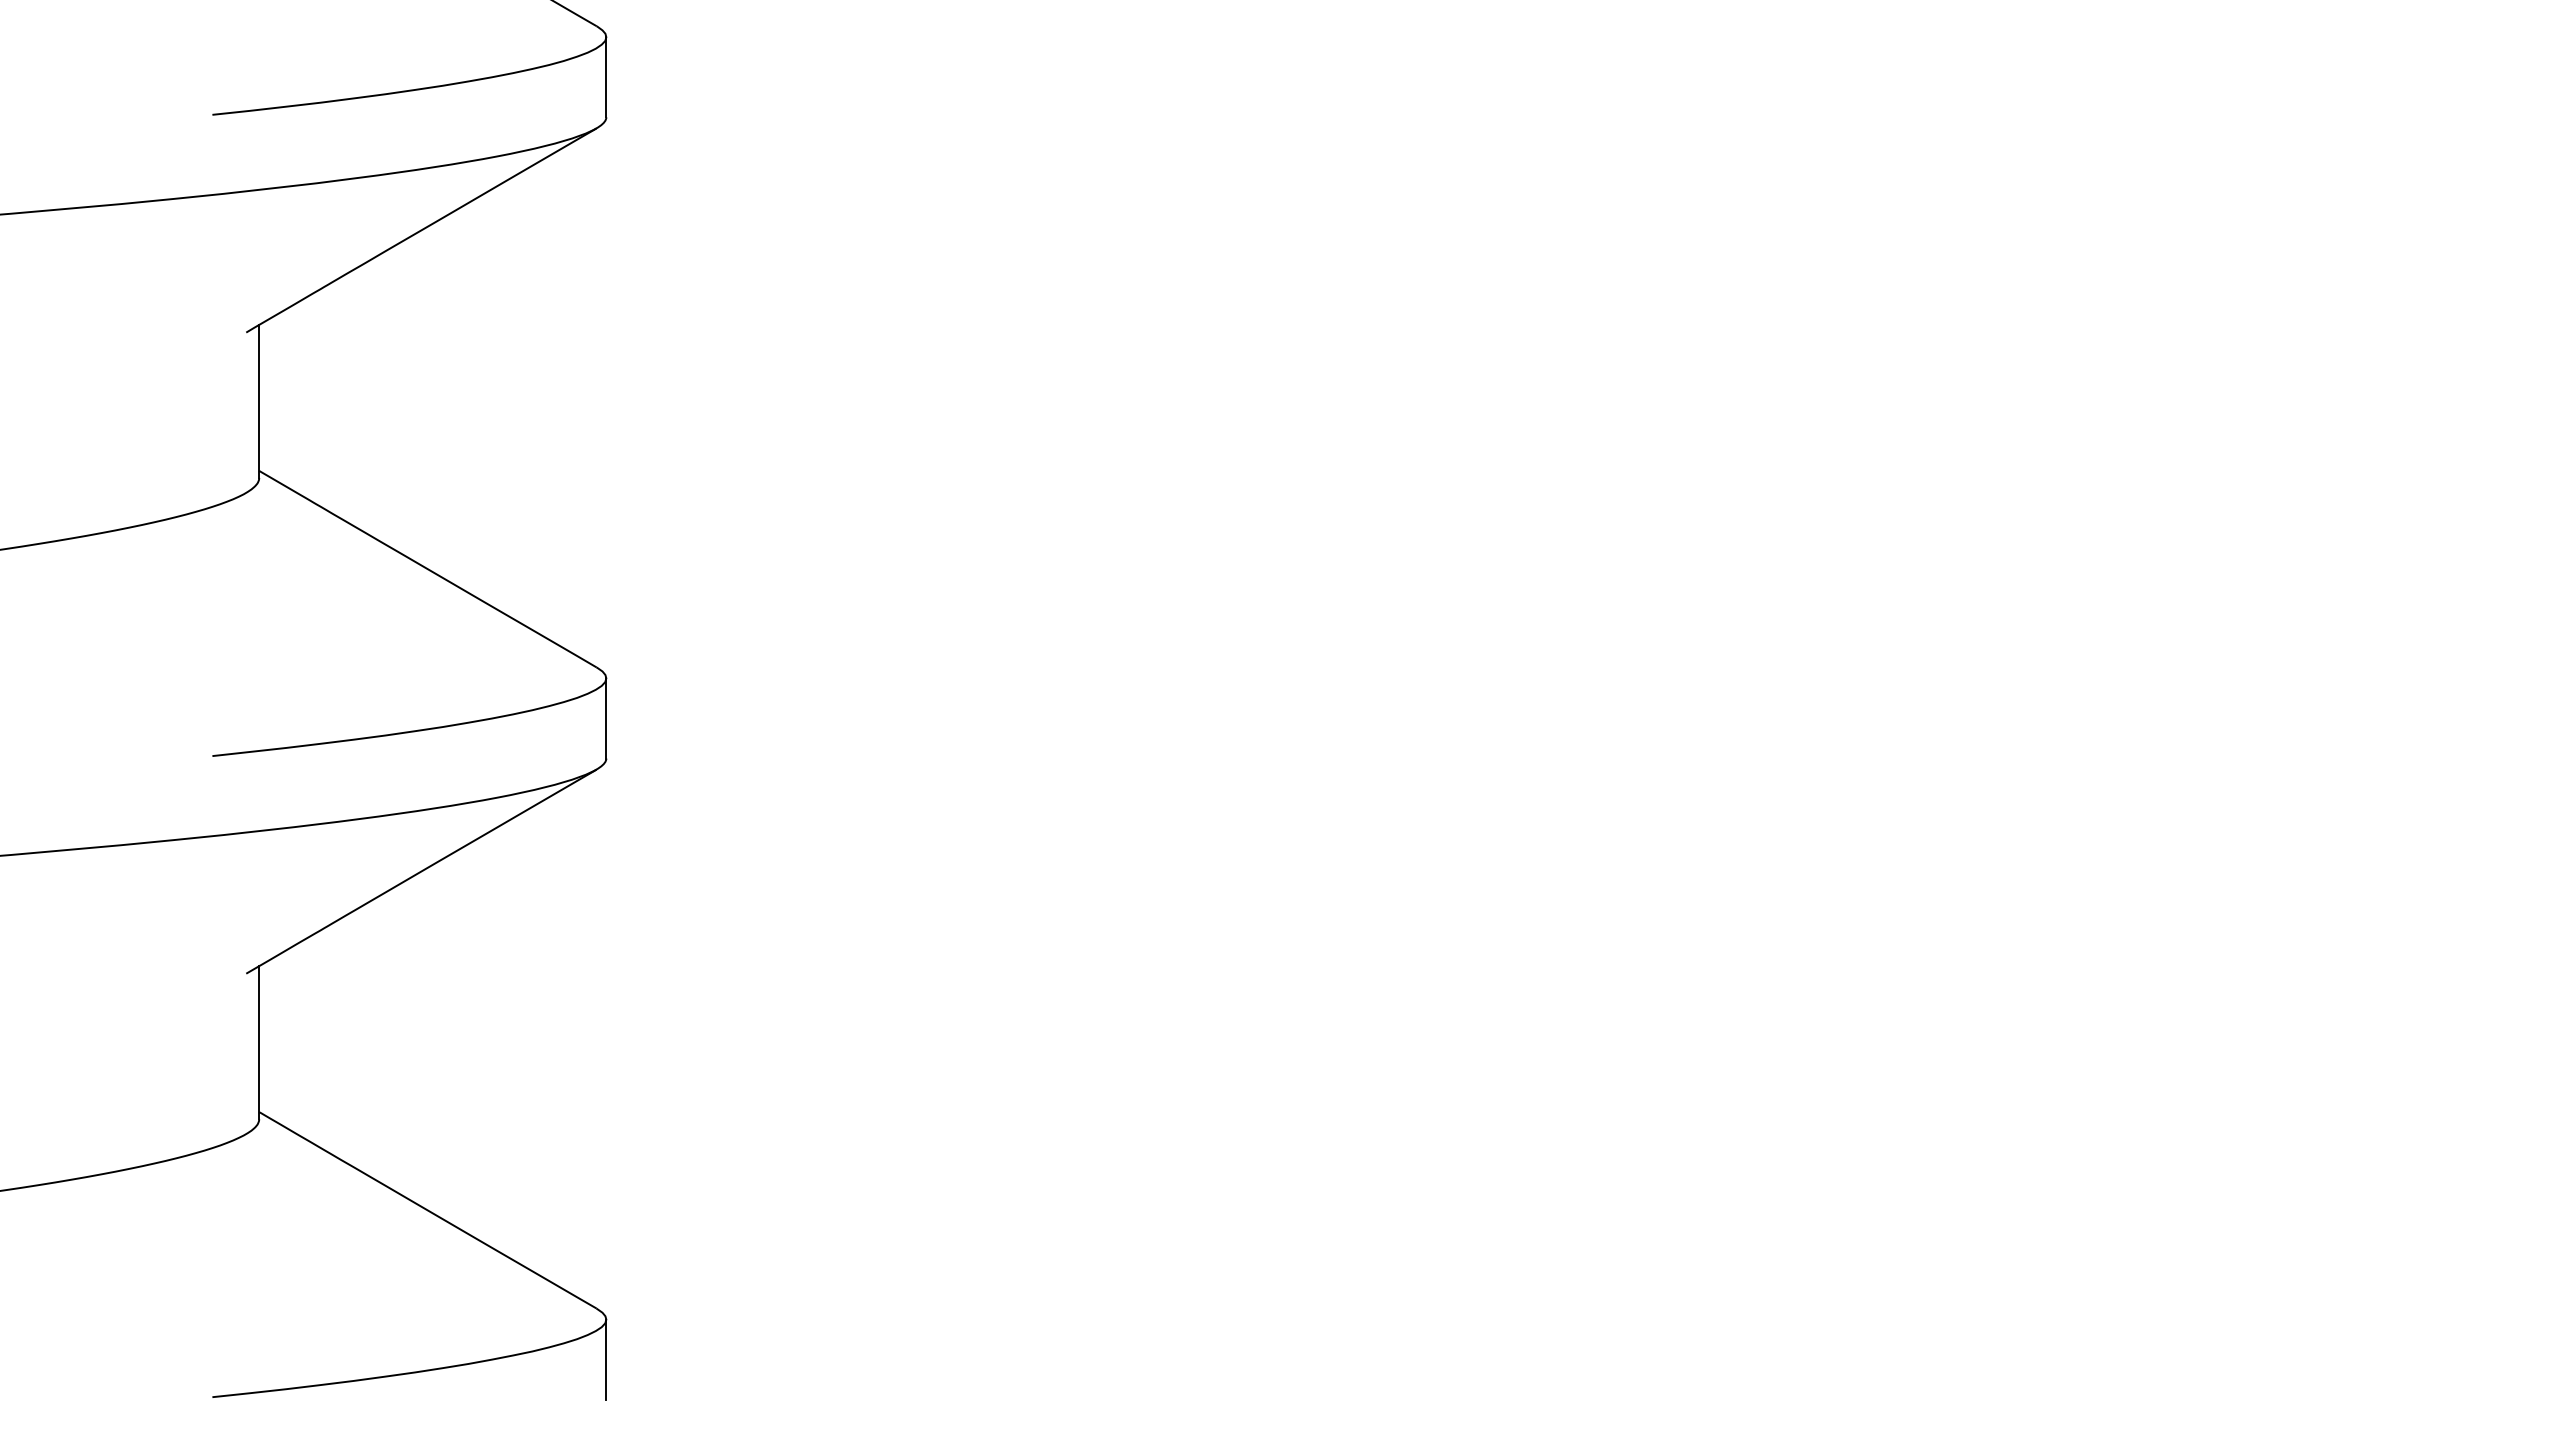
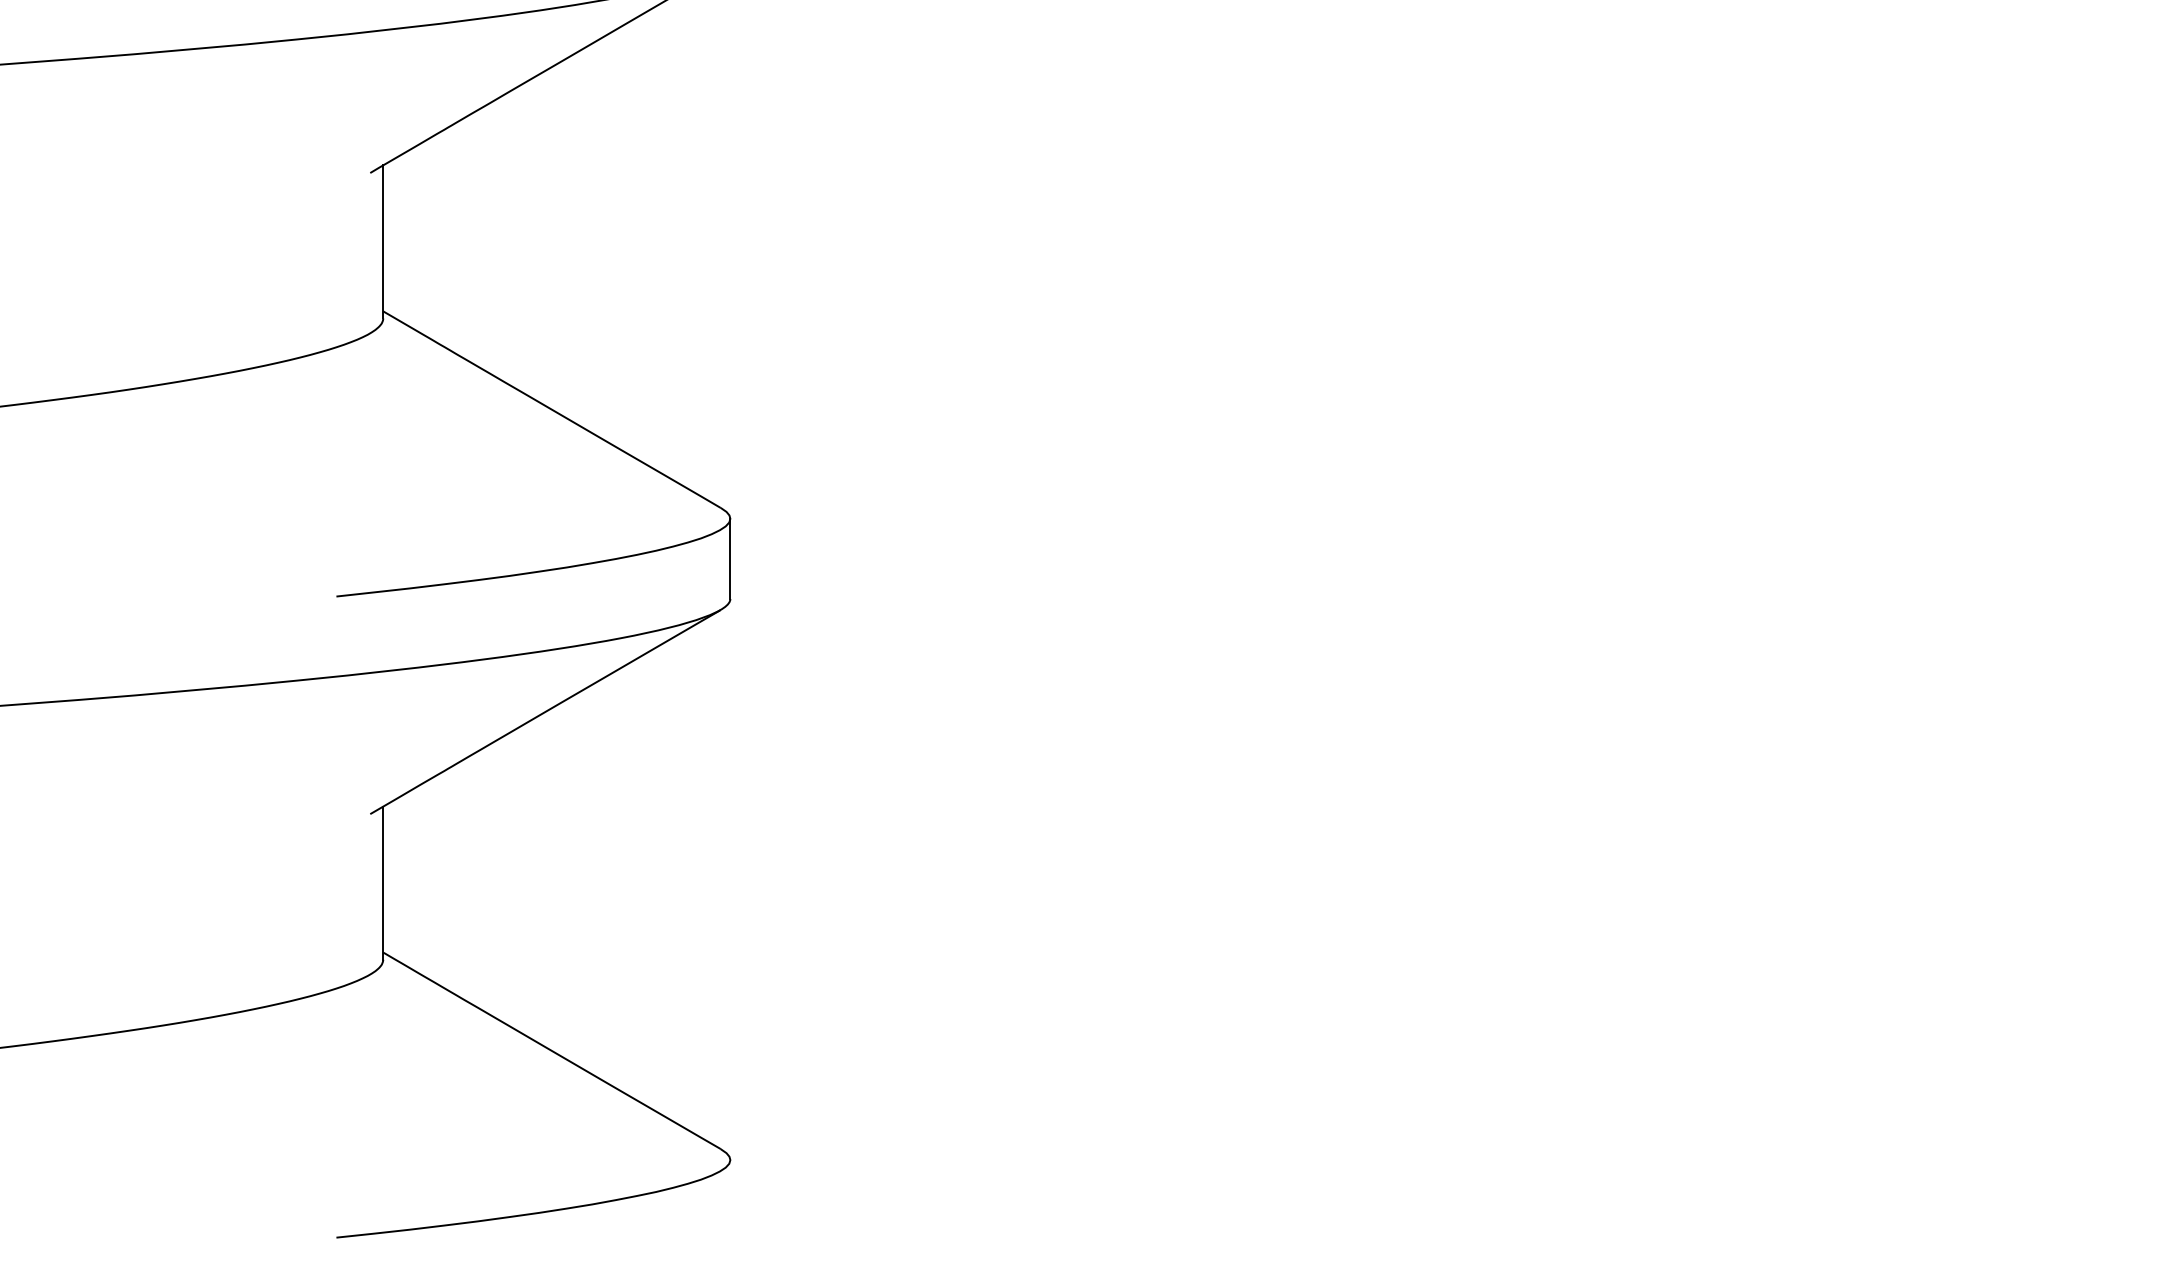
line: (606, 1359) -> (730, 1199), removed

